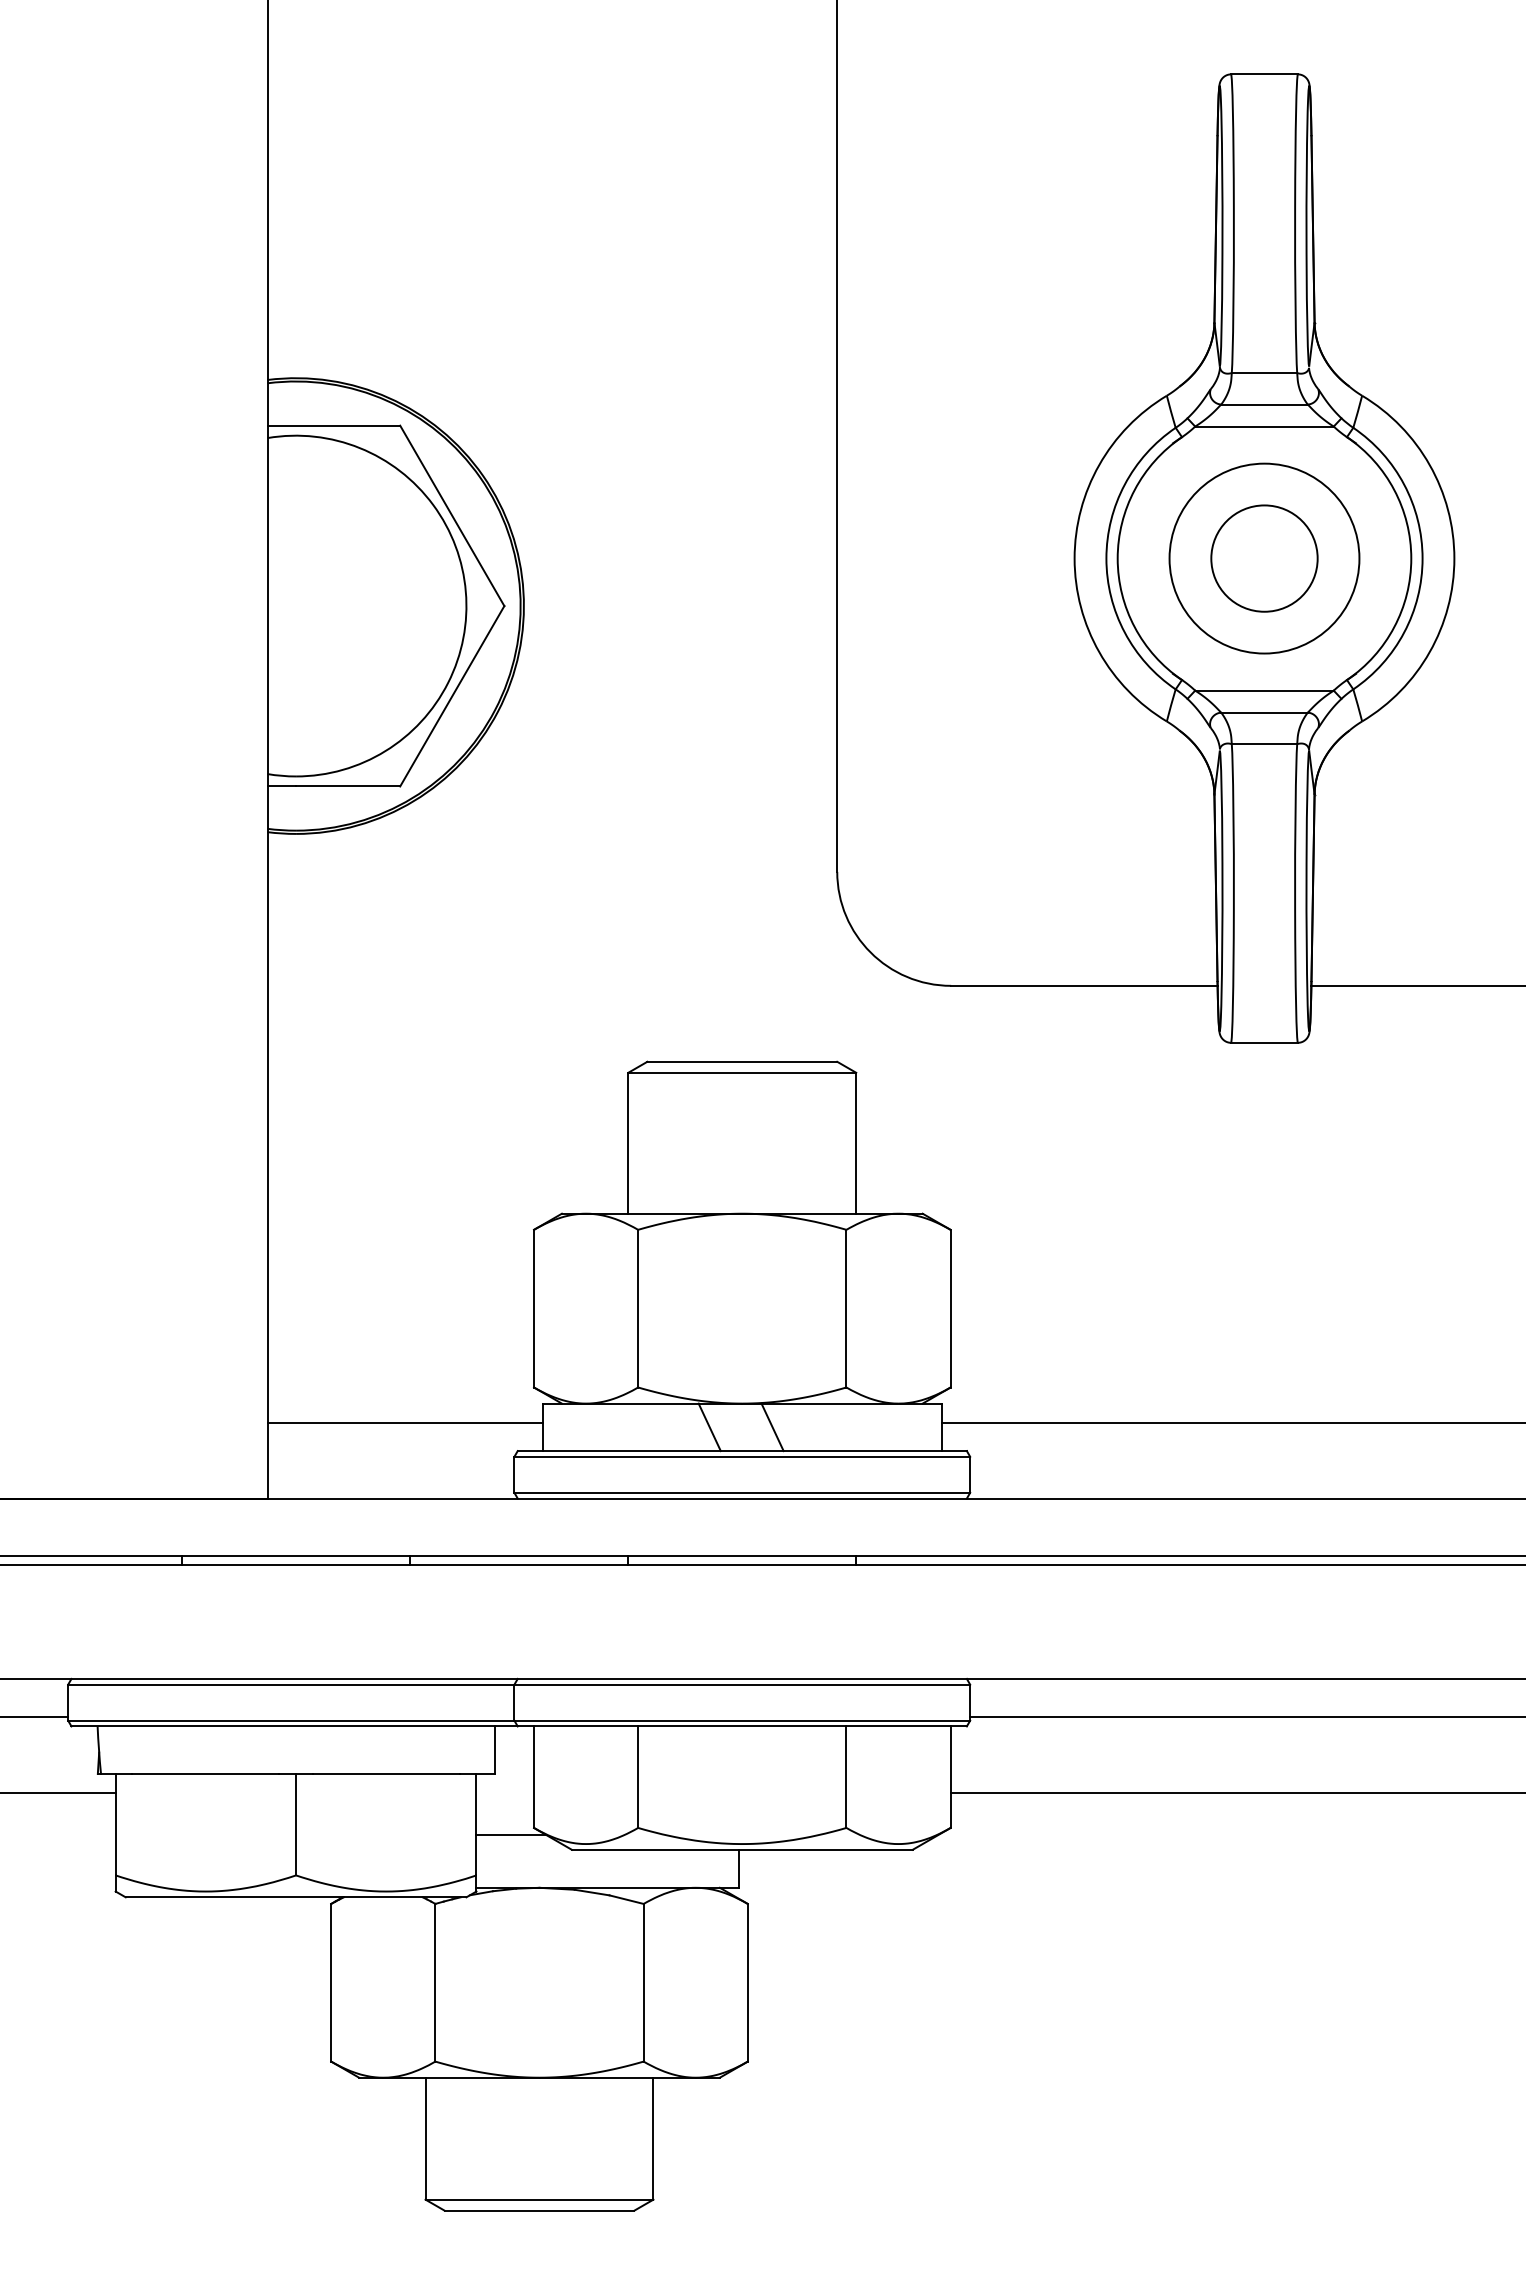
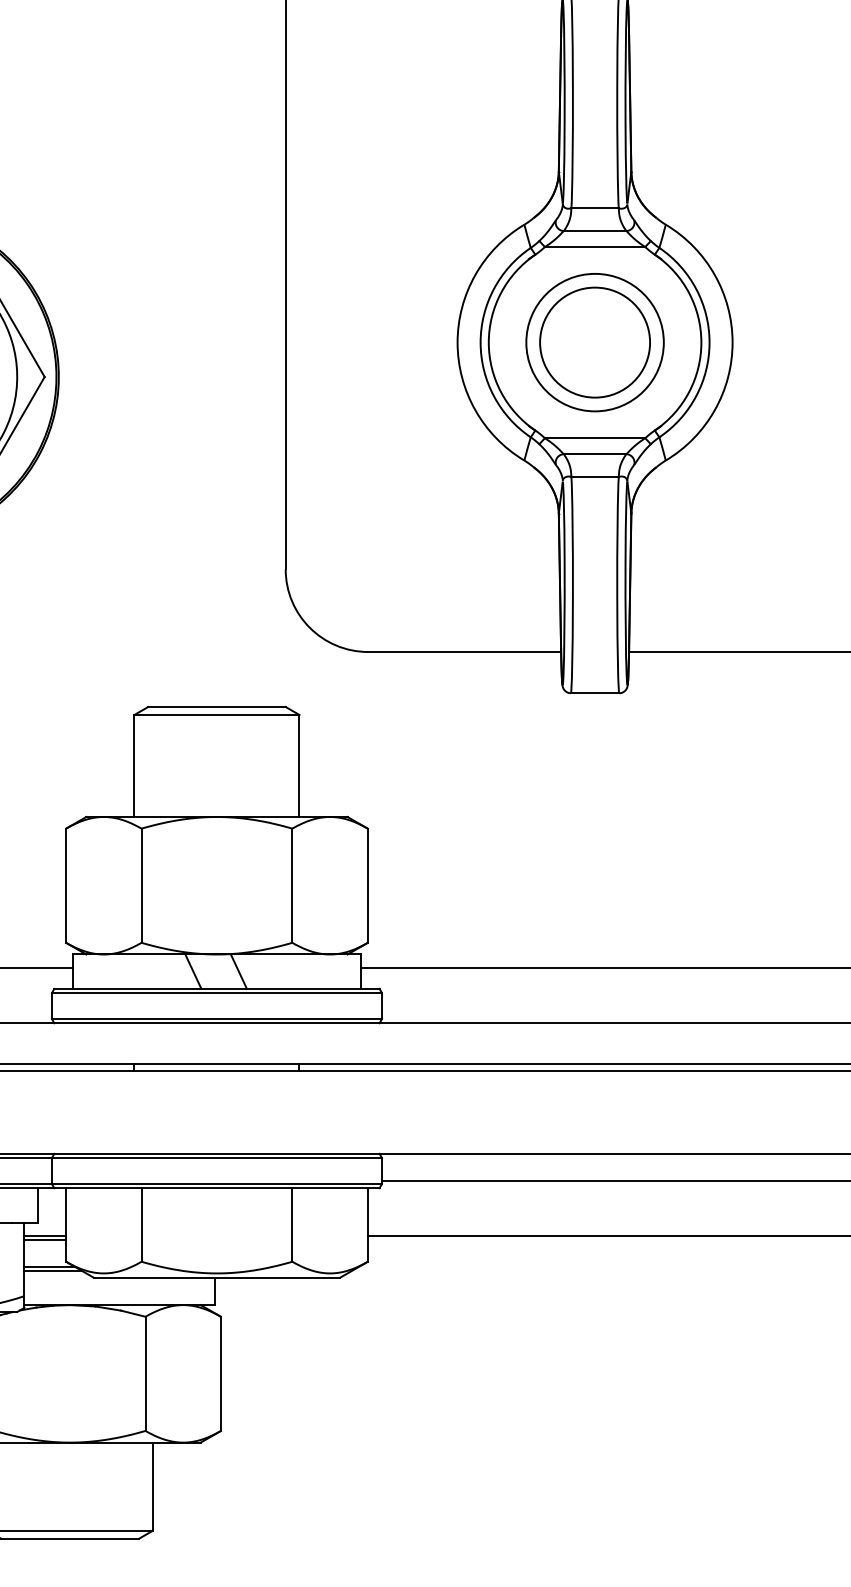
circle: (1264, 558) -> (595, 342), size x1.43
line: (505, 1792) -> (45, 1236), added
line: (505, 1798) -> (45, 1240), added
line: (515, 1840) -> (52, 1270), added

